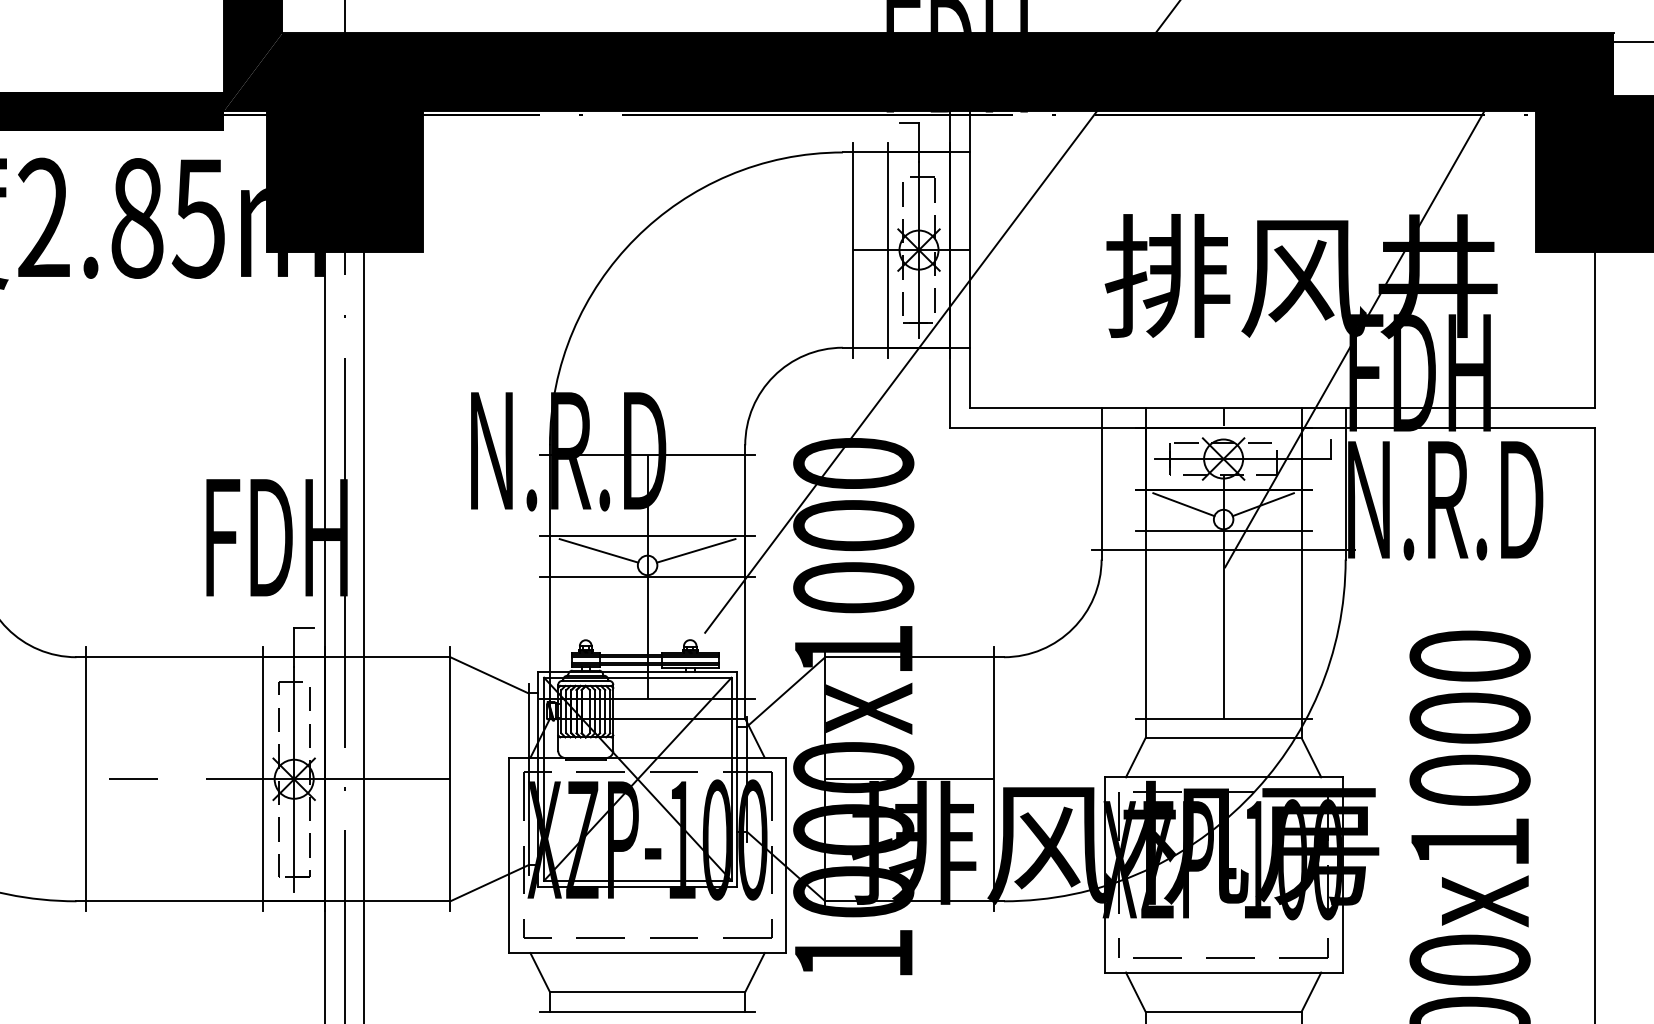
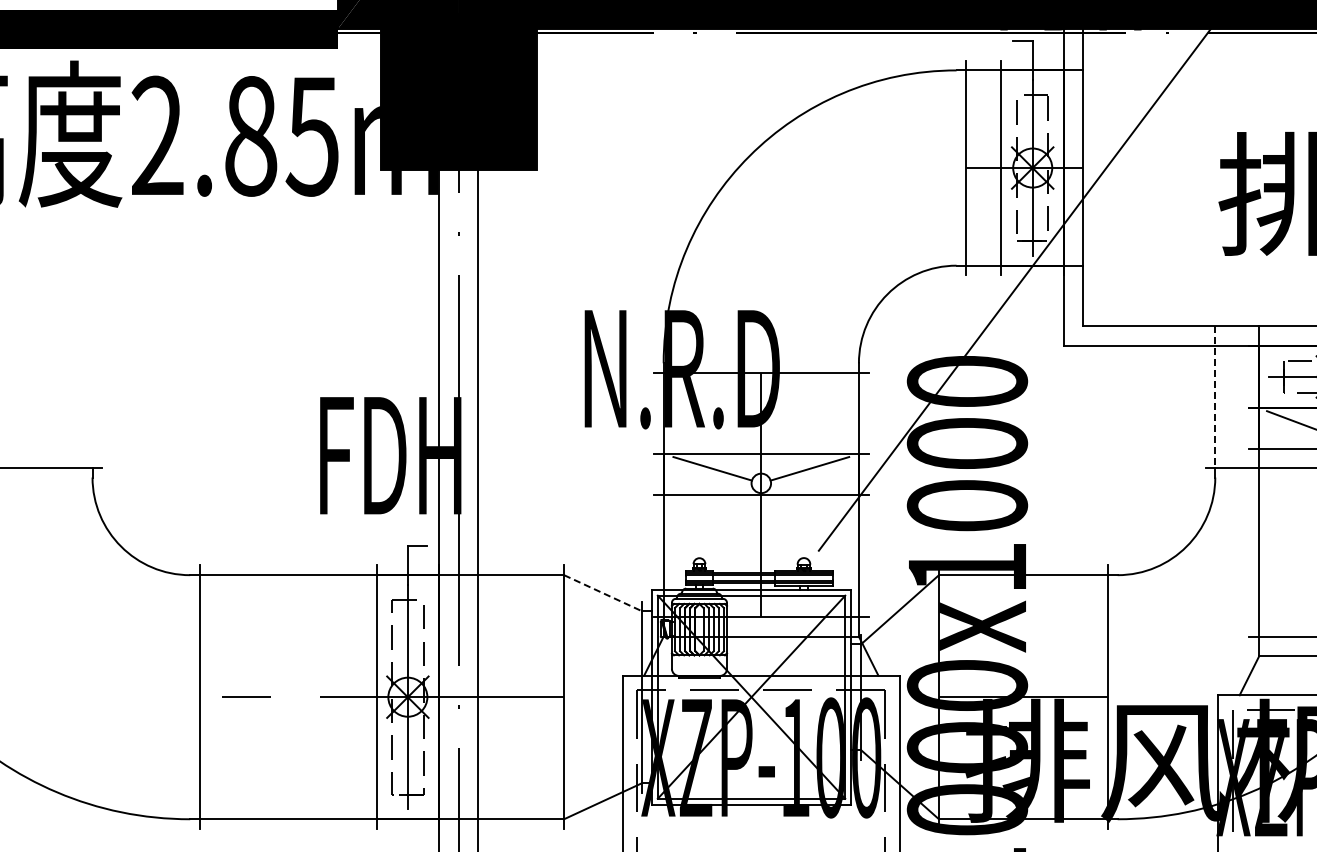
line: (1101, 479) -> (1215, 397), solid -> dashed
line: (489, 675) -> (603, 593), solid -> dashed

